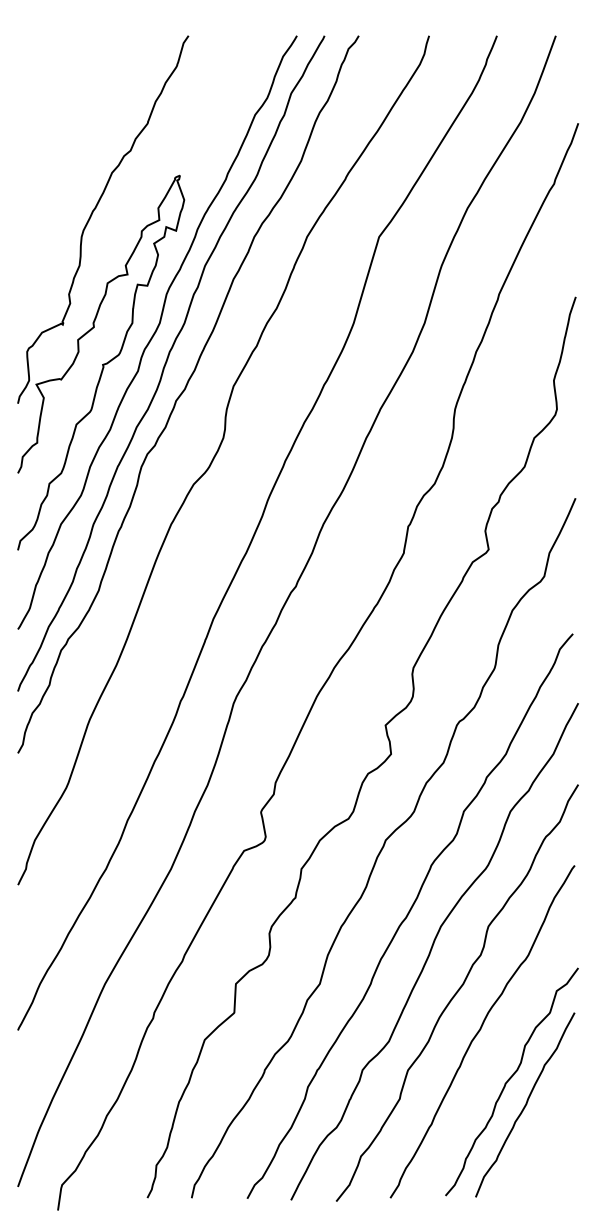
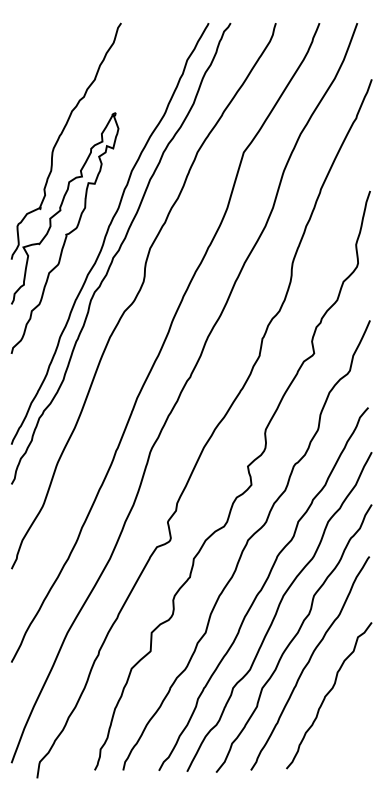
curve: (157, 331) -> (101, 213), removed
curve: (524, 1104) -> (337, 710), removed

